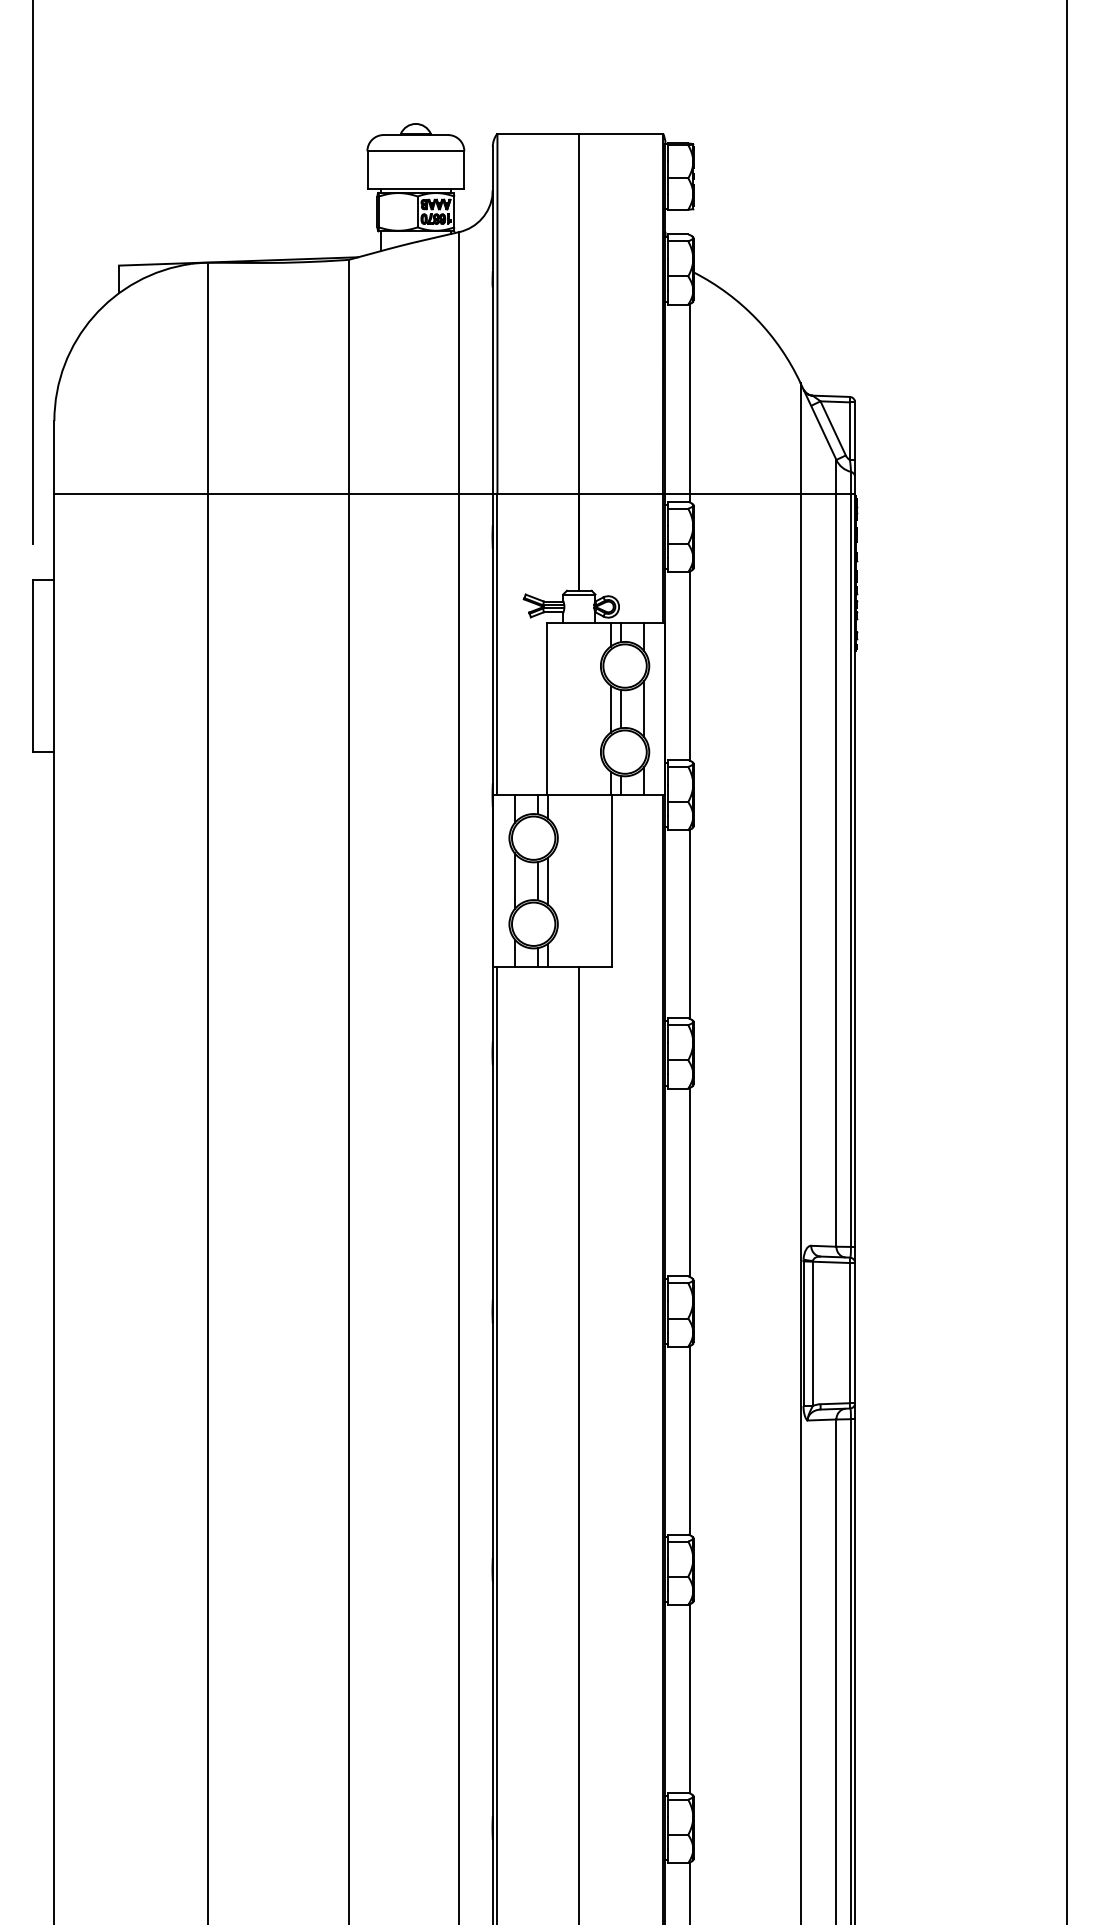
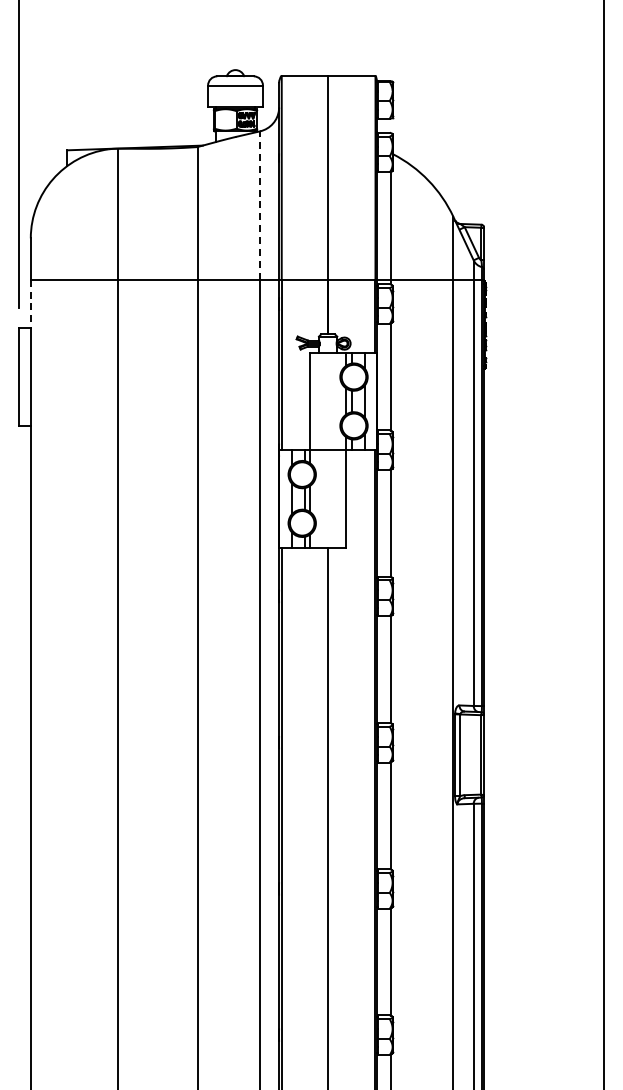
line: (459, 361) -> (260, 204), solid -> dashed
line: (53, 537) -> (30, 304), solid -> dashed

